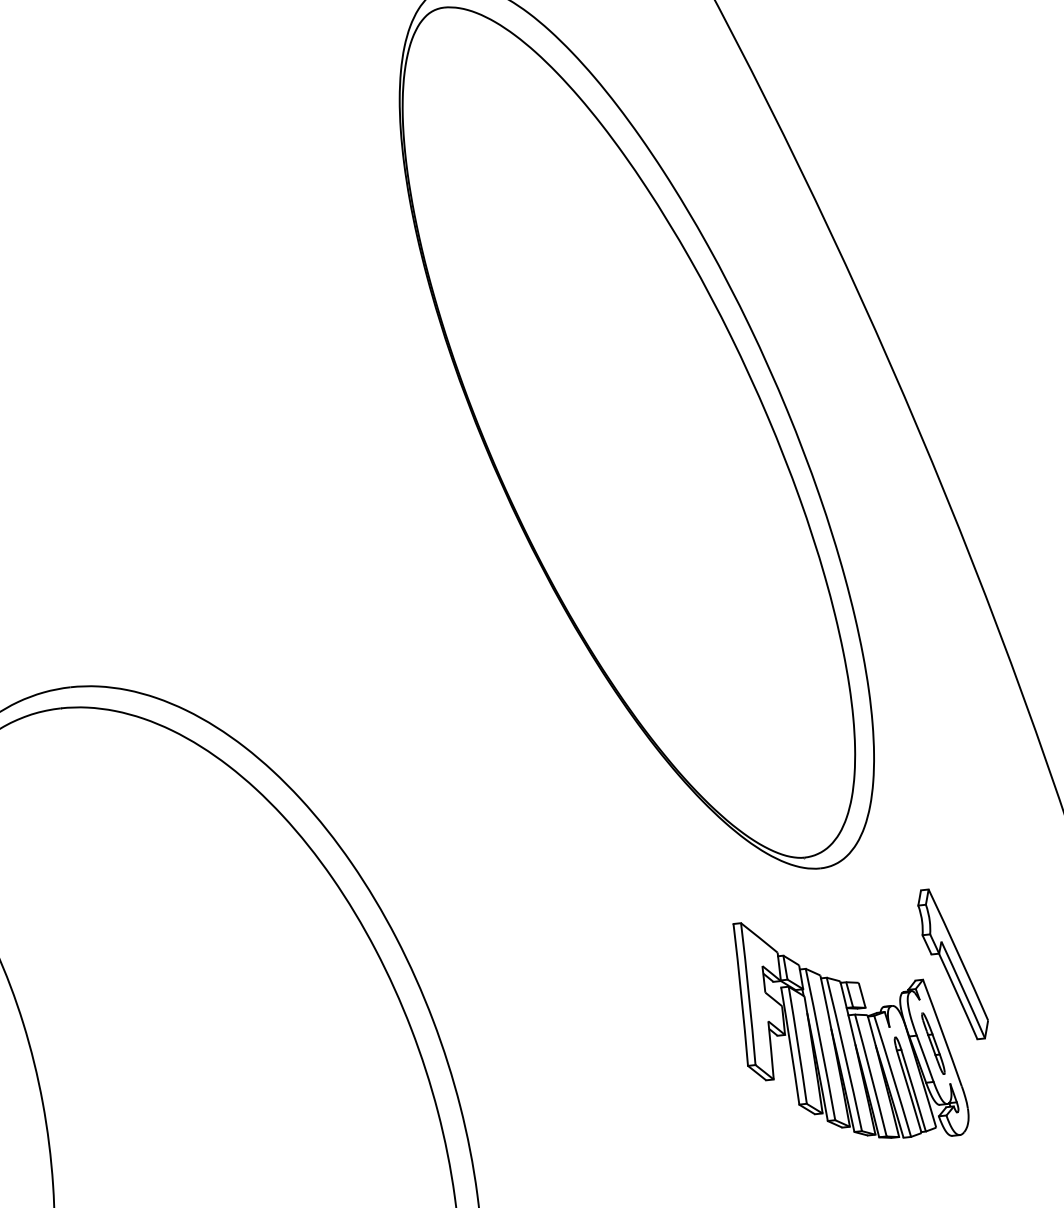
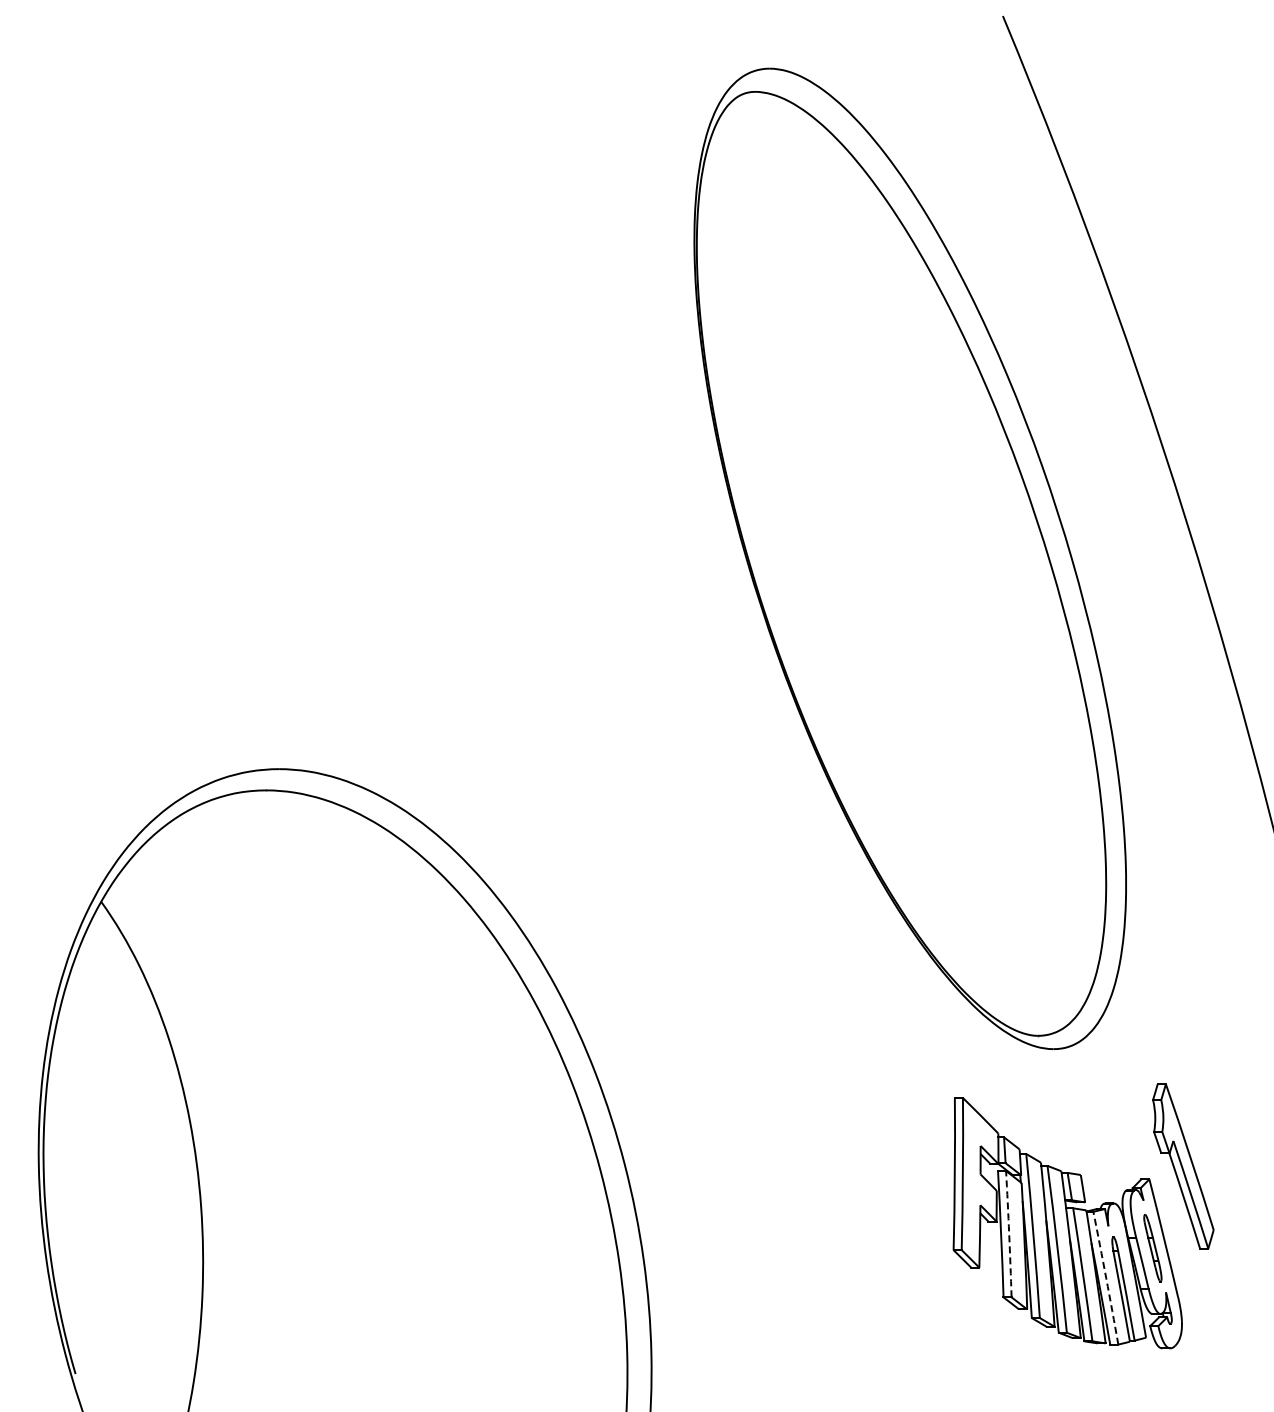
arc: (798, 1045) -> (1009, 1234), solid -> dashed
arc: (893, 1076) -> (1106, 1278), solid -> dashed

